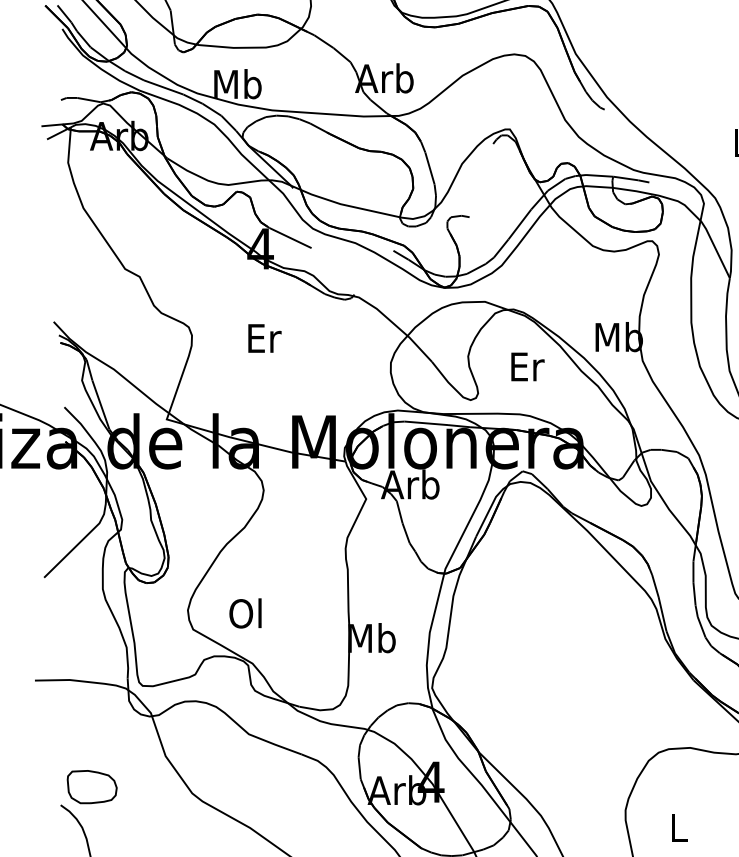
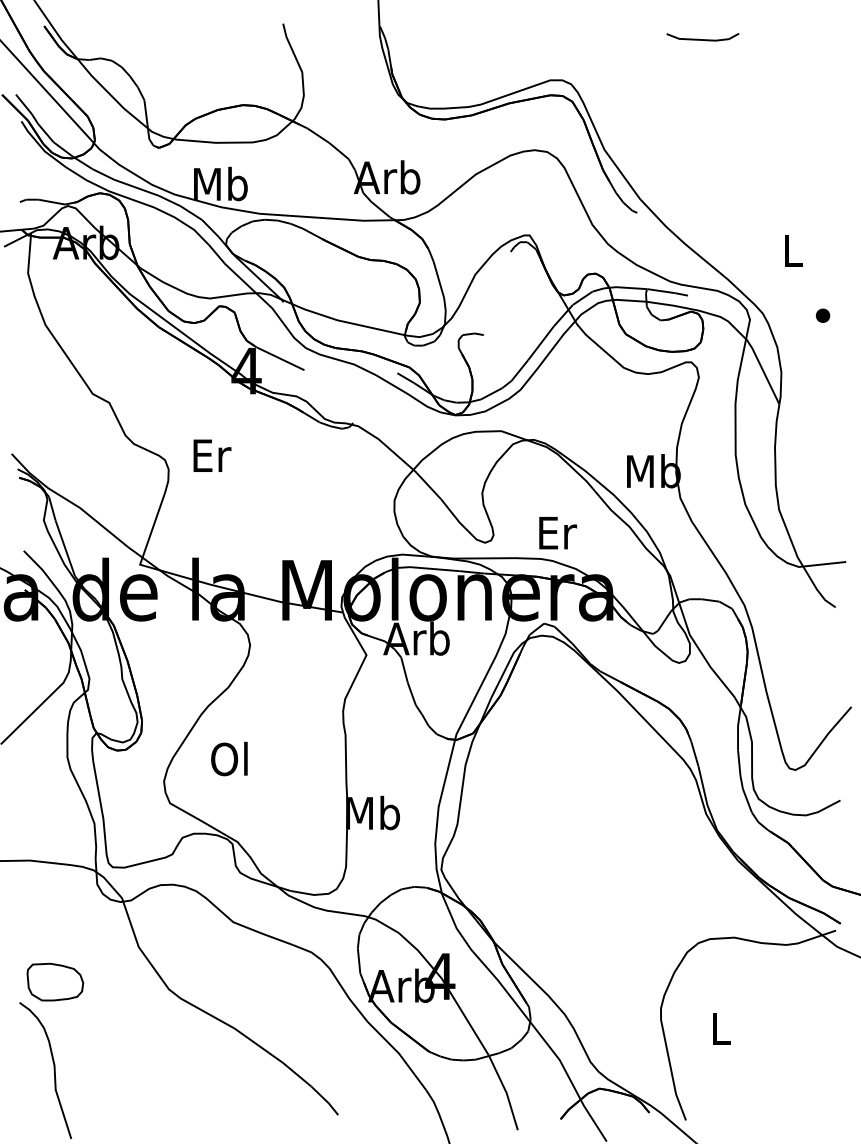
text: (264, 338) -> (212, 455), moved
text: (528, 367) -> (558, 533), moved
text: (245, 613) -> (229, 758), moved

